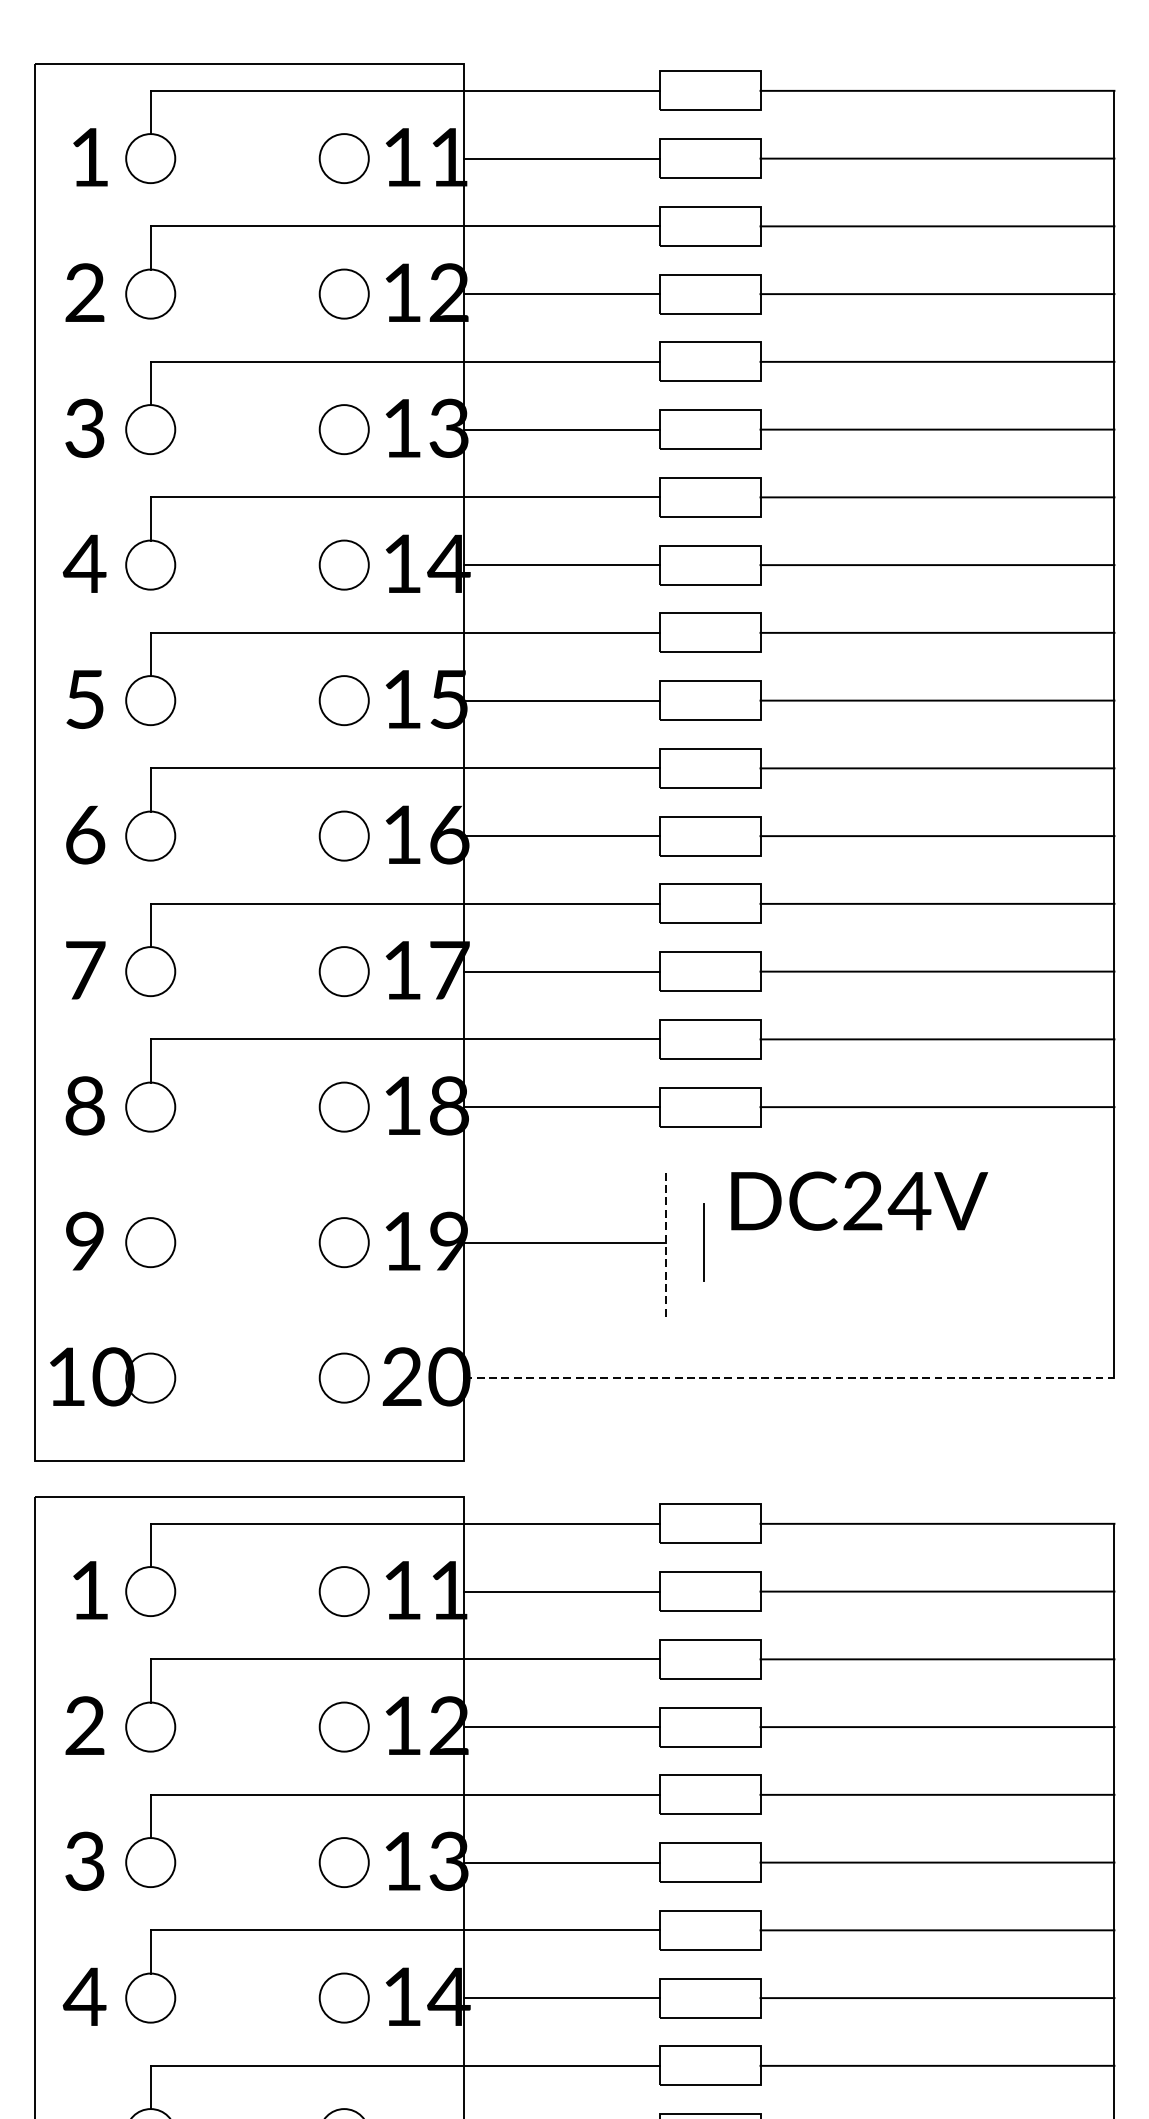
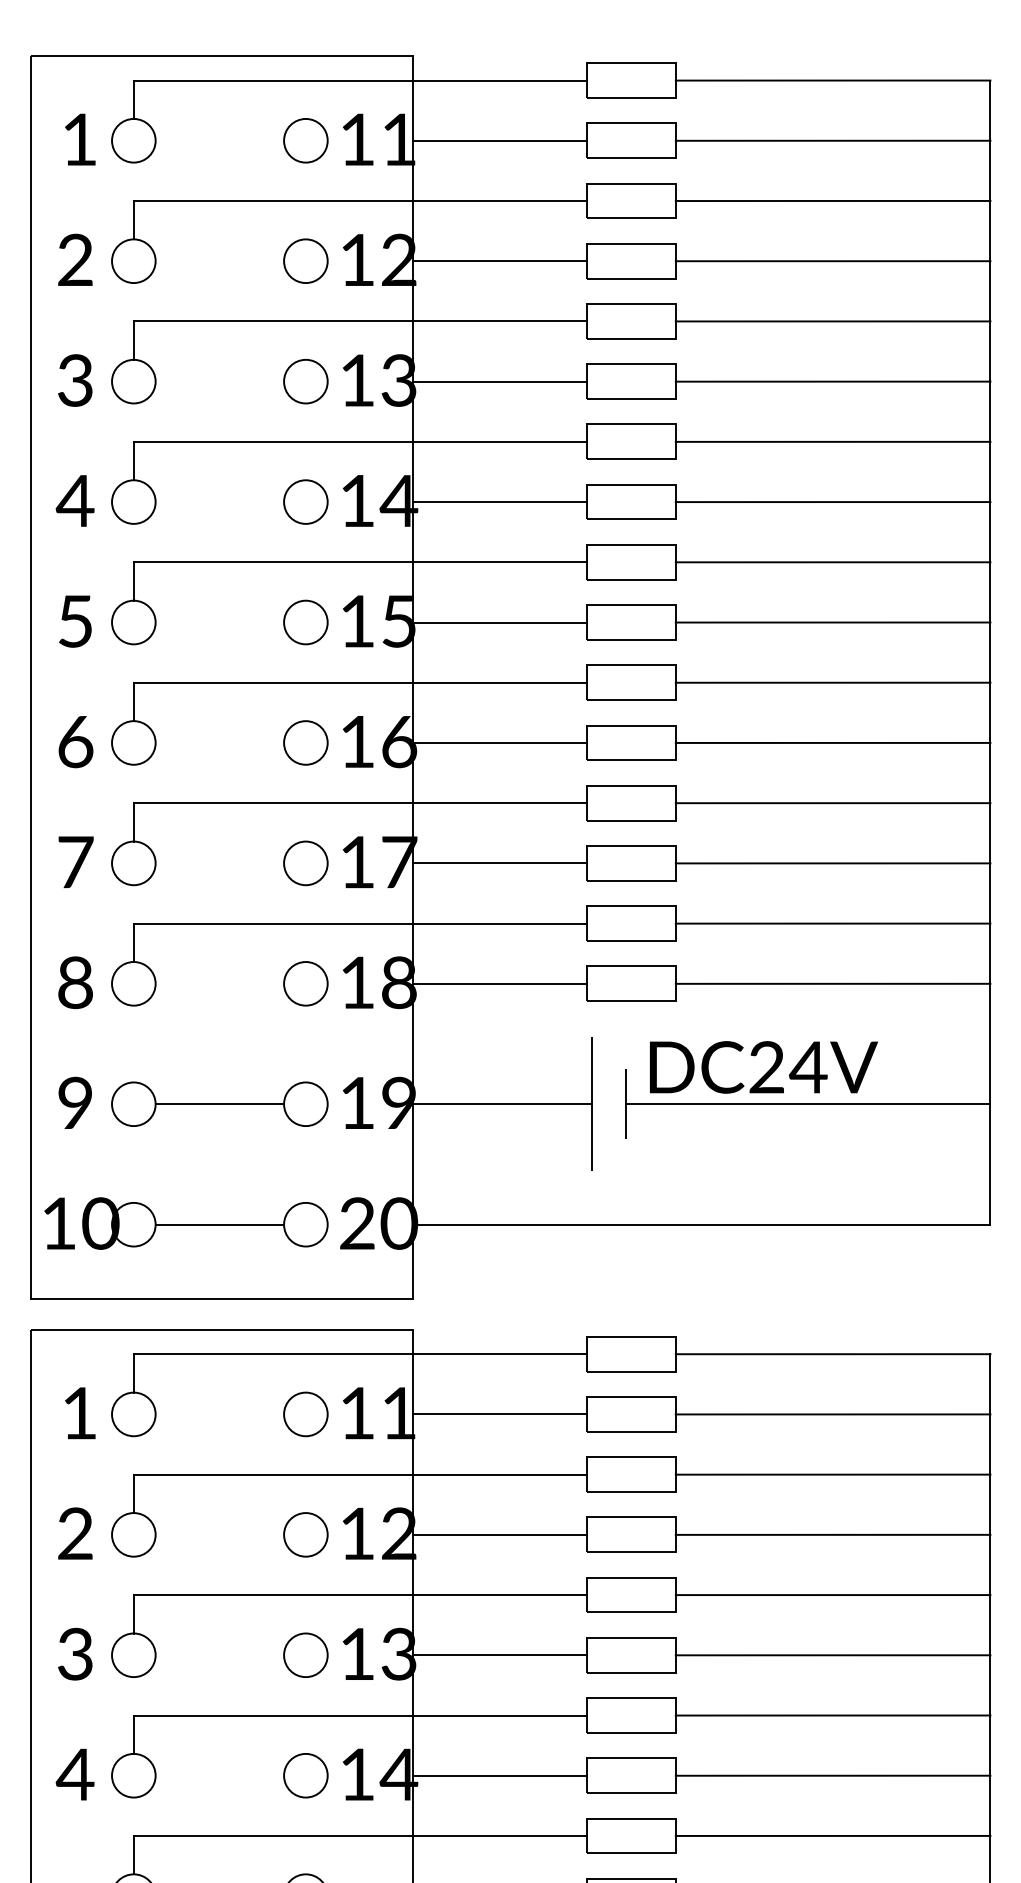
line: (247, 1242) -> (219, 1104), added
line: (665, 1242) -> (591, 1104), dashed -> solid
line: (908, 1242) -> (807, 1104), added
line: (247, 1377) -> (219, 1224), added
line: (789, 1377) -> (701, 1224), dashed -> solid

